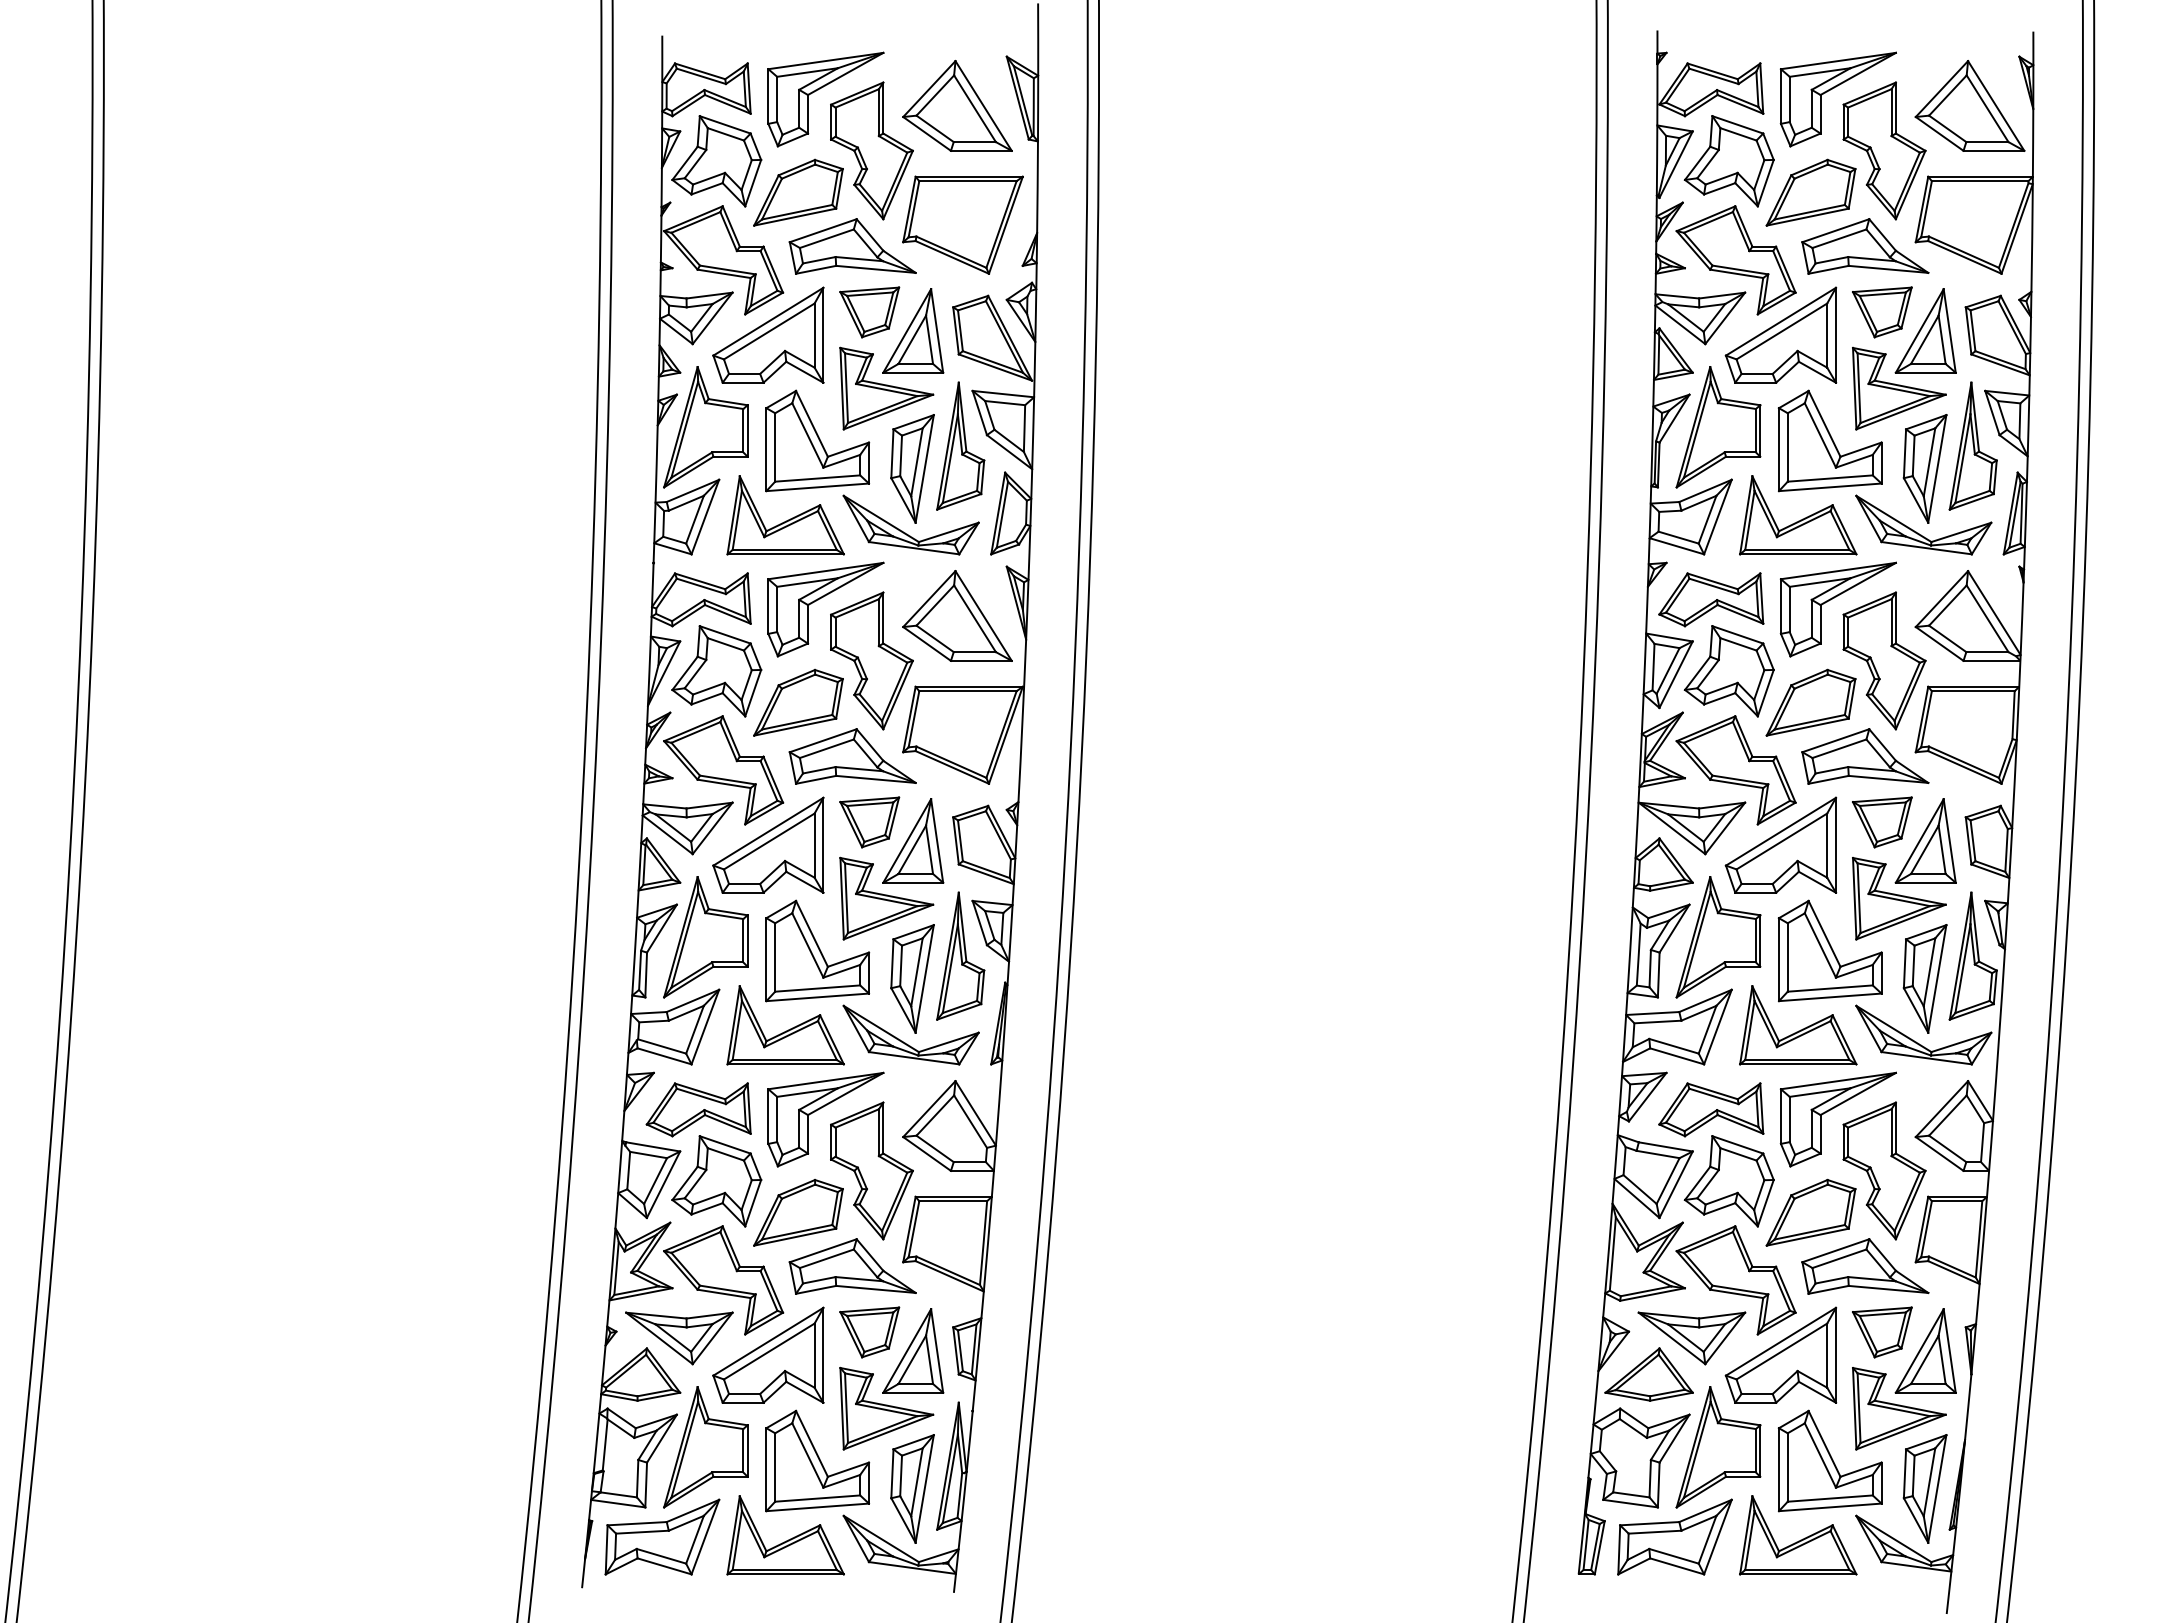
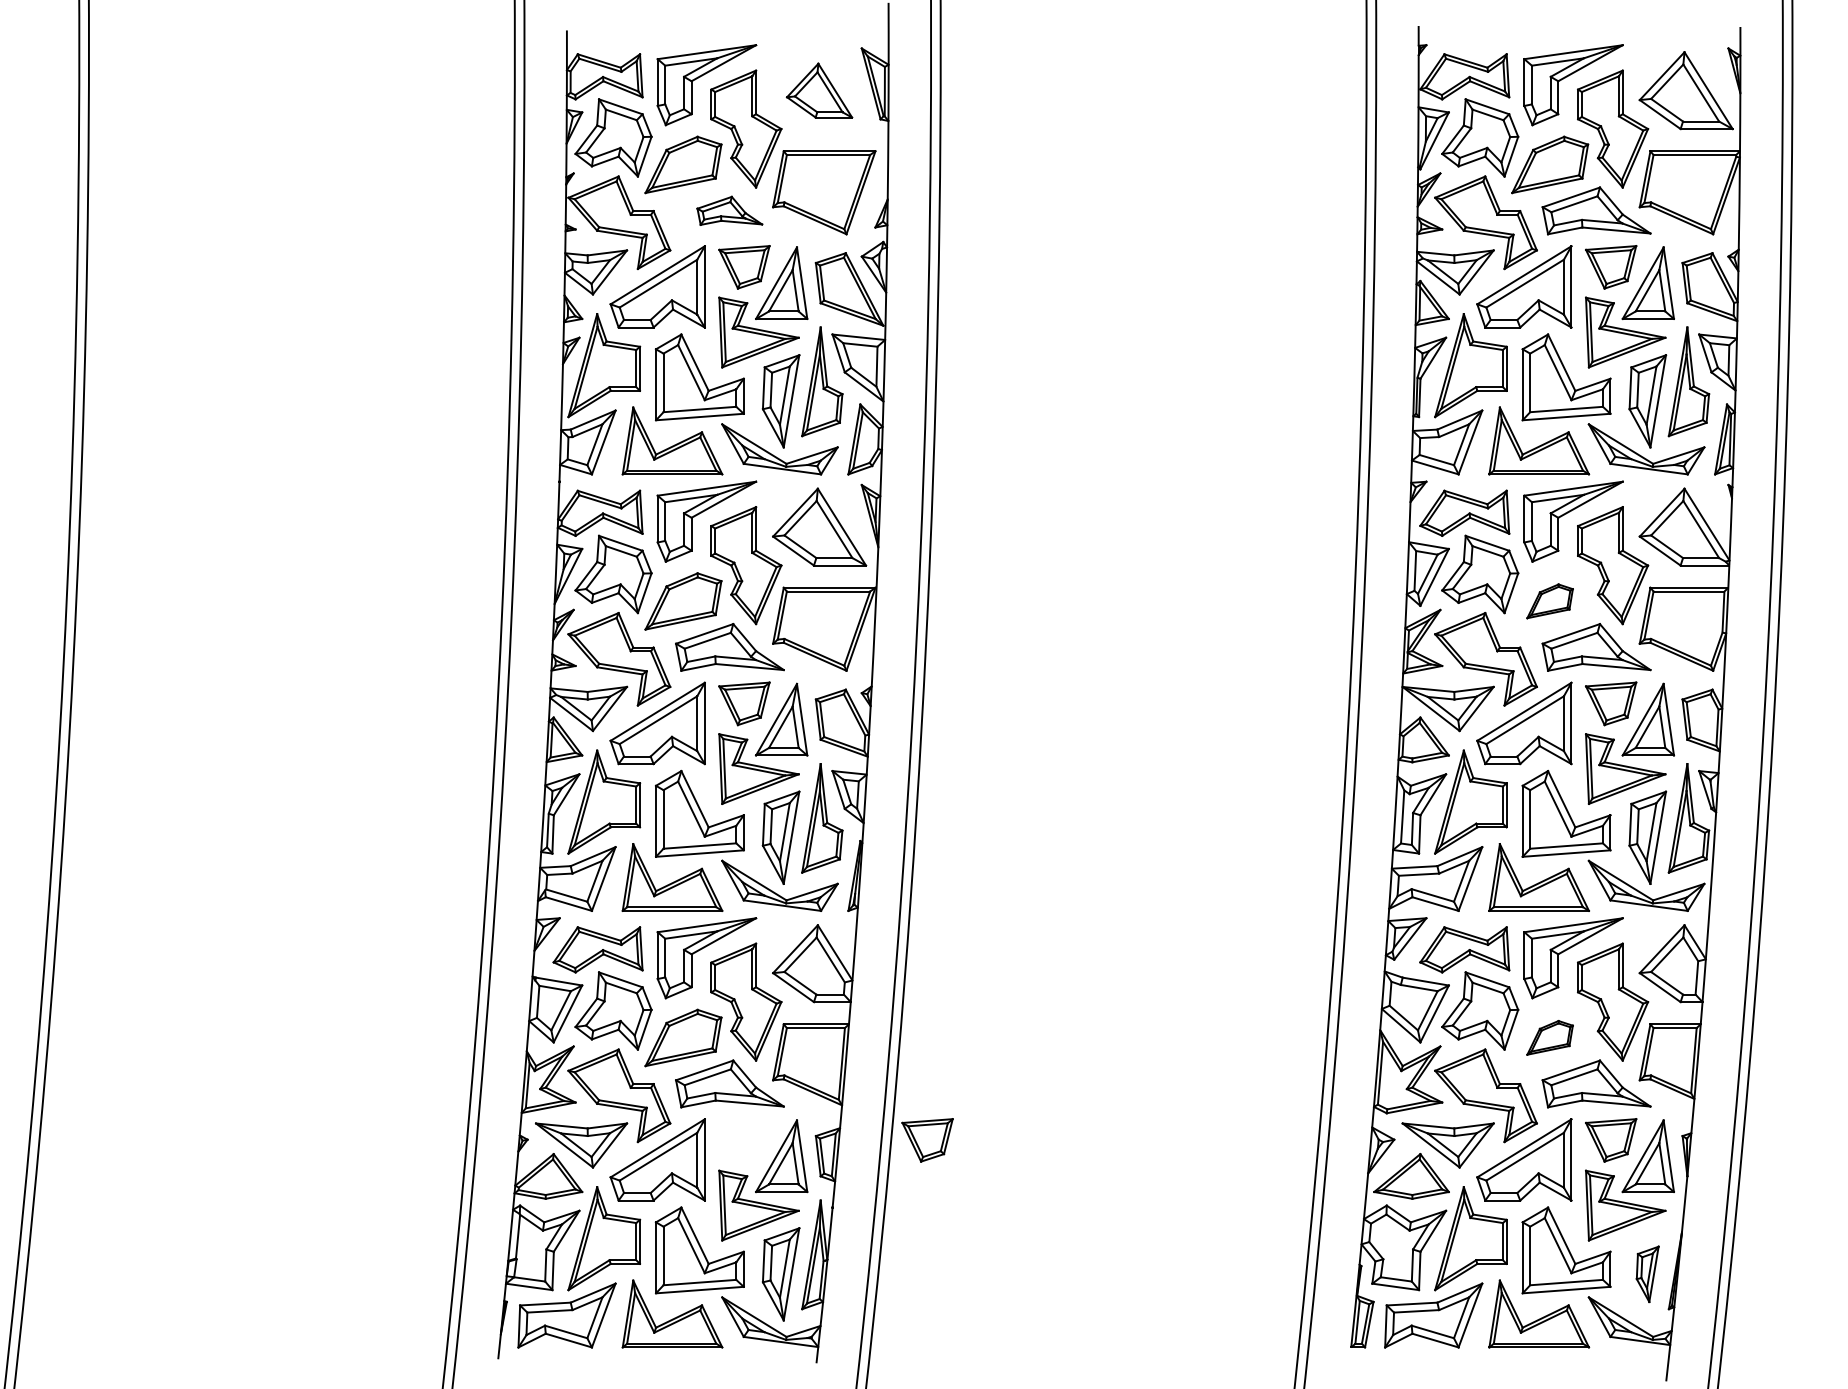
part: (957, 105) -> (819, 90), size x0.7
part: (852, 246) -> (729, 210), size x0.6
part: (1810, 702) -> (1549, 601), size x0.6
part: (1810, 1212) -> (1549, 1037), size x0.6
part: (869, 1332) -> (927, 1140), moved
part: (1924, 1488) -> (1647, 1273), size x0.6

